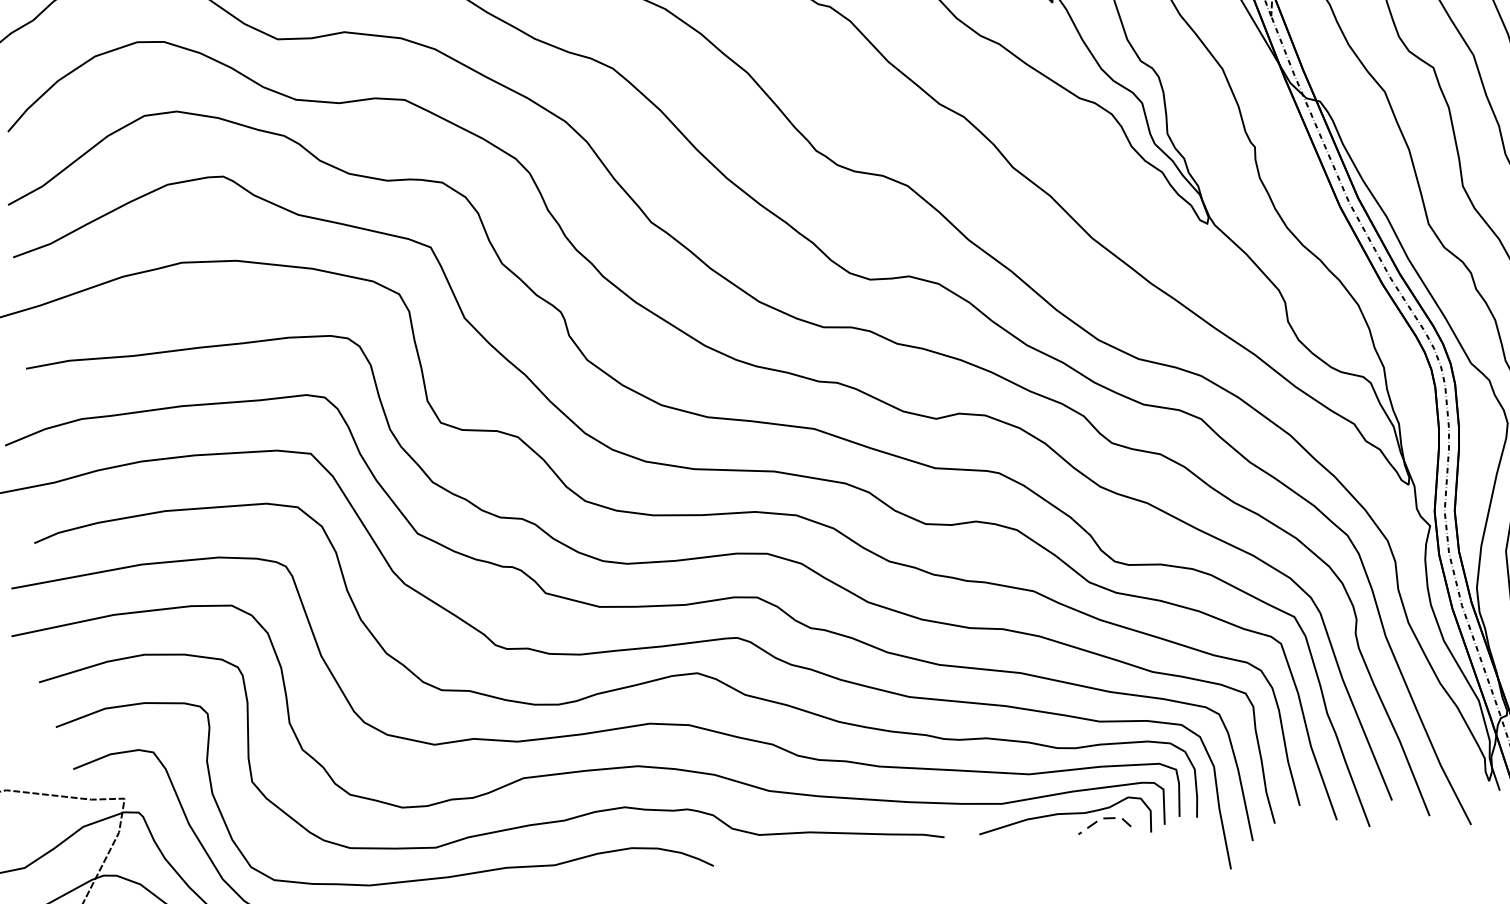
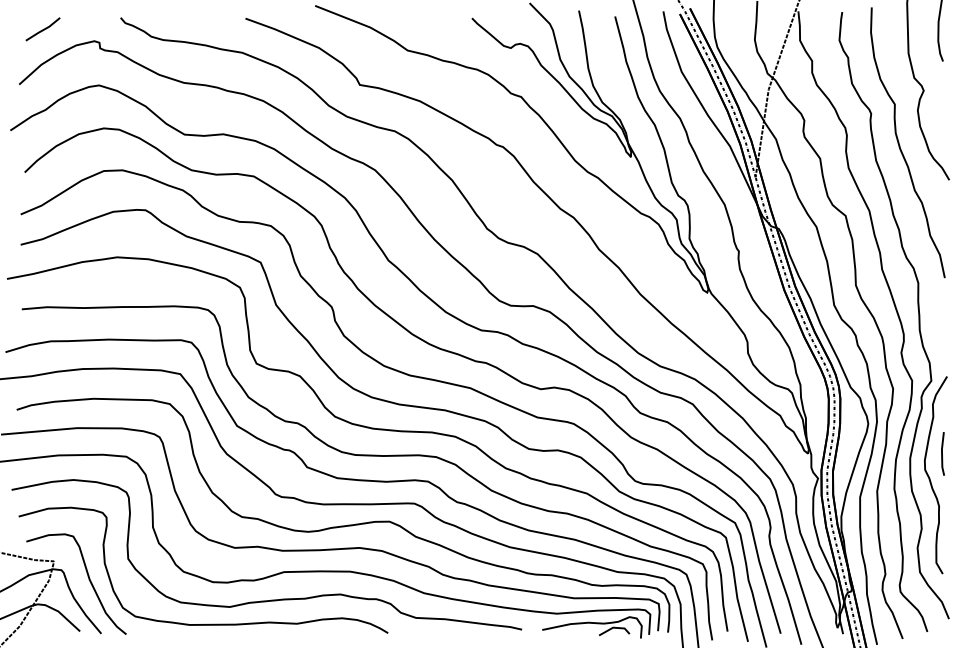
line: (1103, 817) -> (614, 627), dashed -> solid

